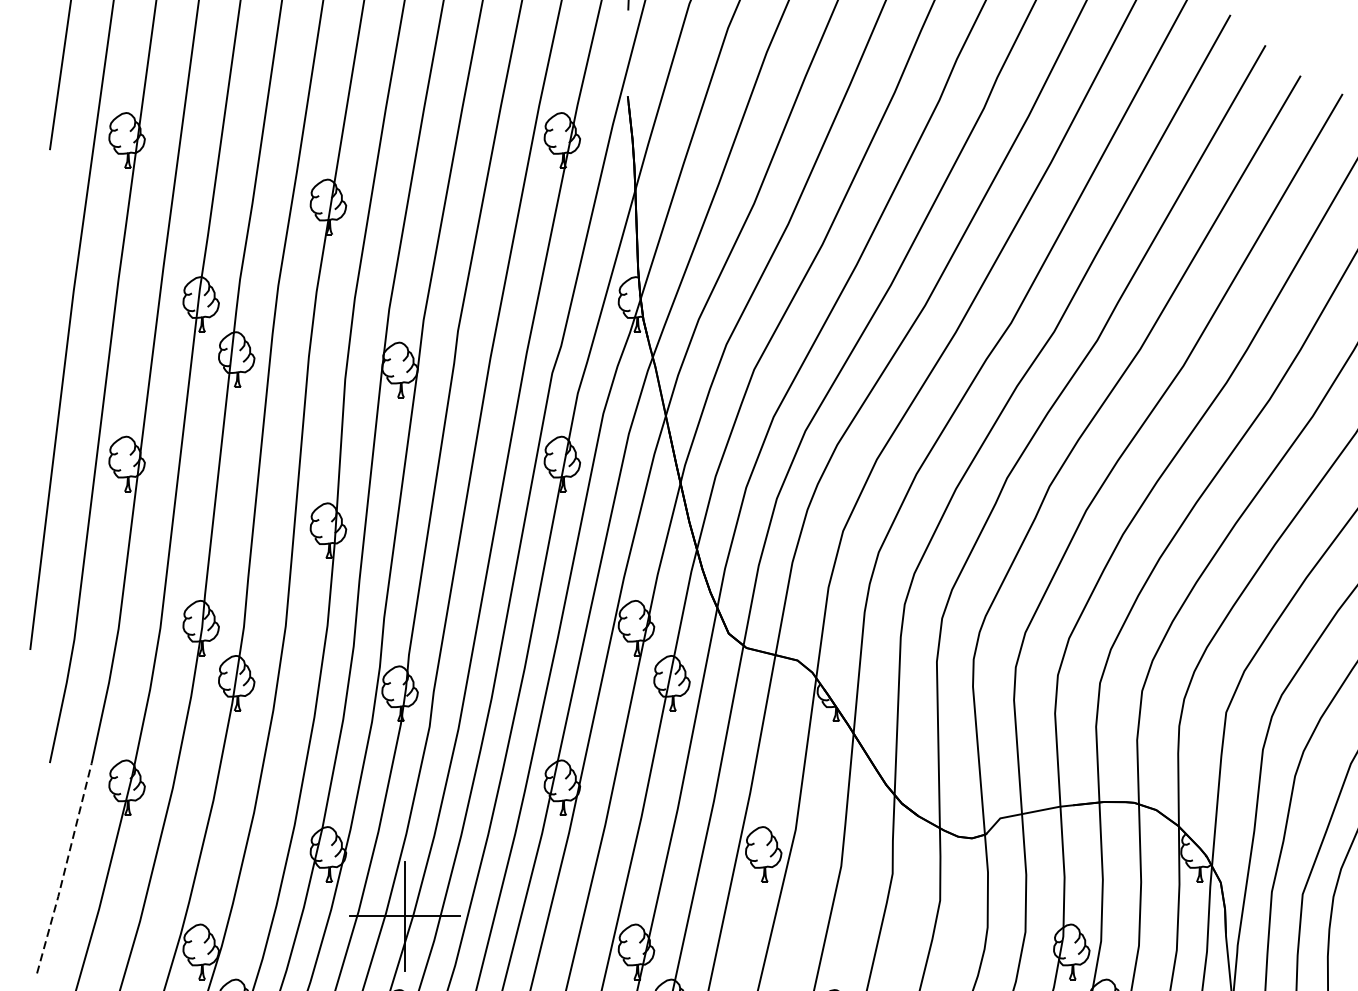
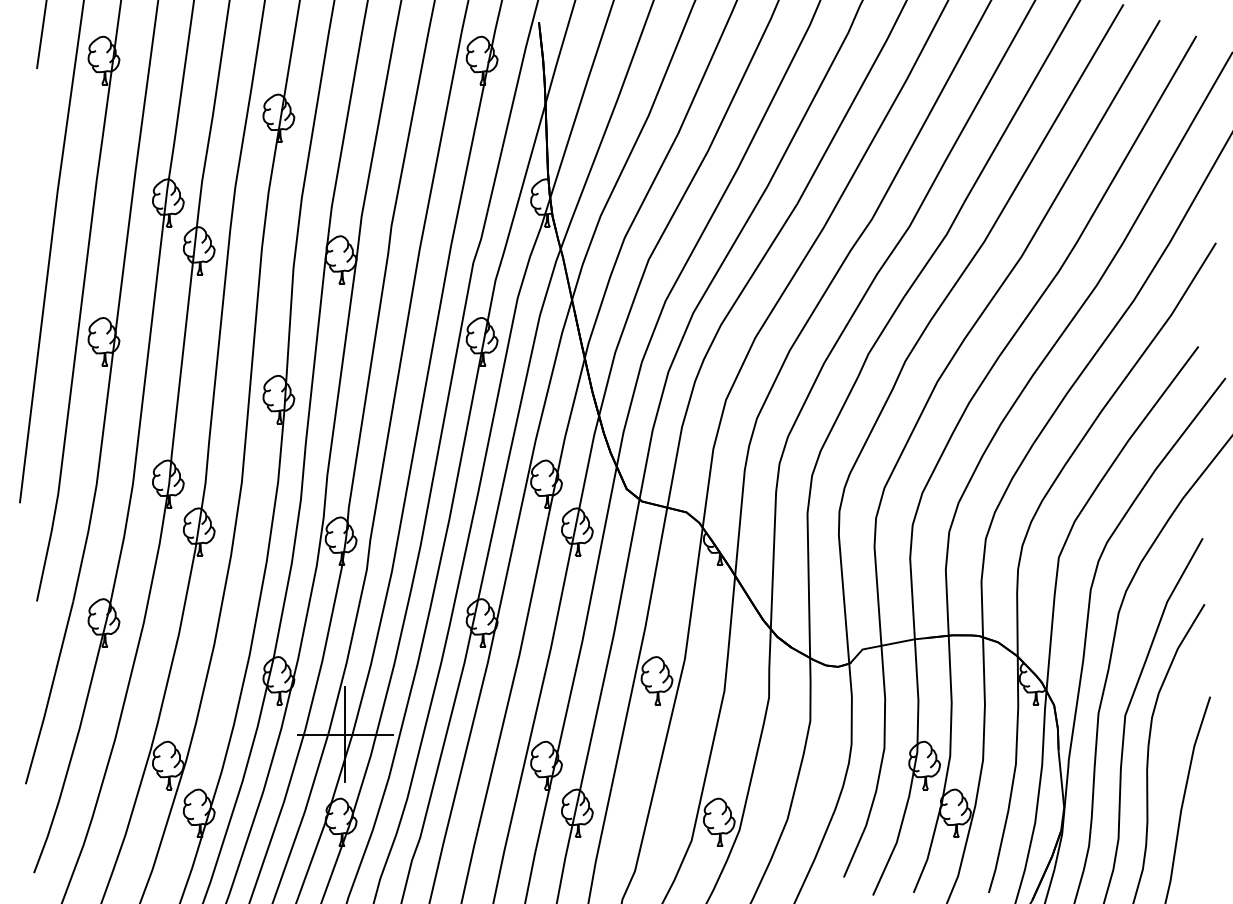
line: (65, 869) -> (50, 693), dashed -> solid

